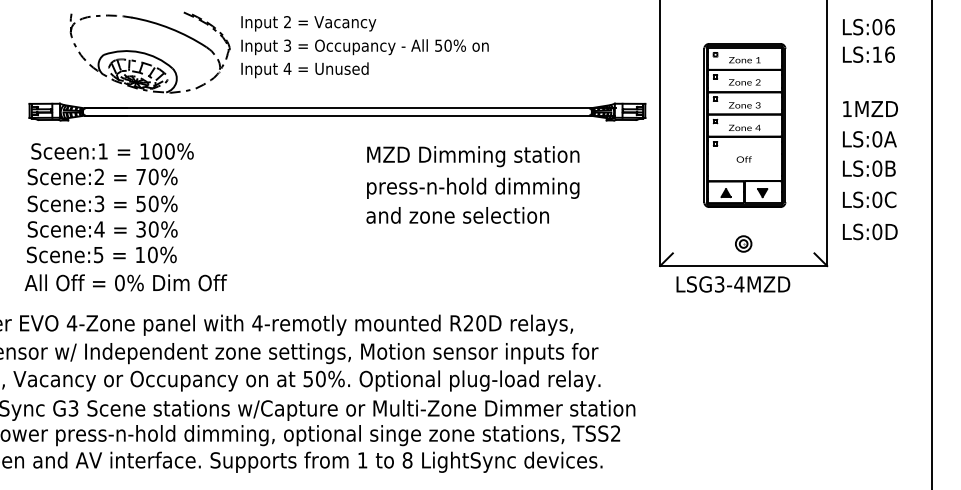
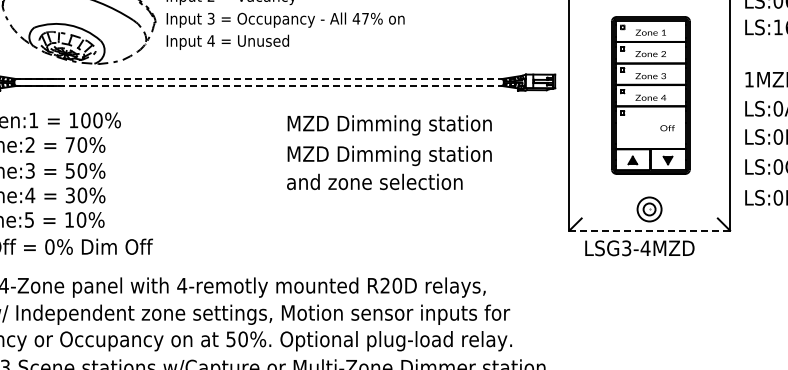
text: (442, 45) -> (360, 18), 50% -> 47%
line: (349, 108) -> (270, 79), solid -> dashed
line: (349, 115) -> (270, 85), solid -> dashed
text: (743, 159) -> (666, 128), moved
text: (473, 187) -> (389, 155), press-n-hold dimming -> MZD Dimming station
part: (743, 243) -> (649, 208), size x1.6
line: (743, 266) -> (649, 231), solid -> dashed

